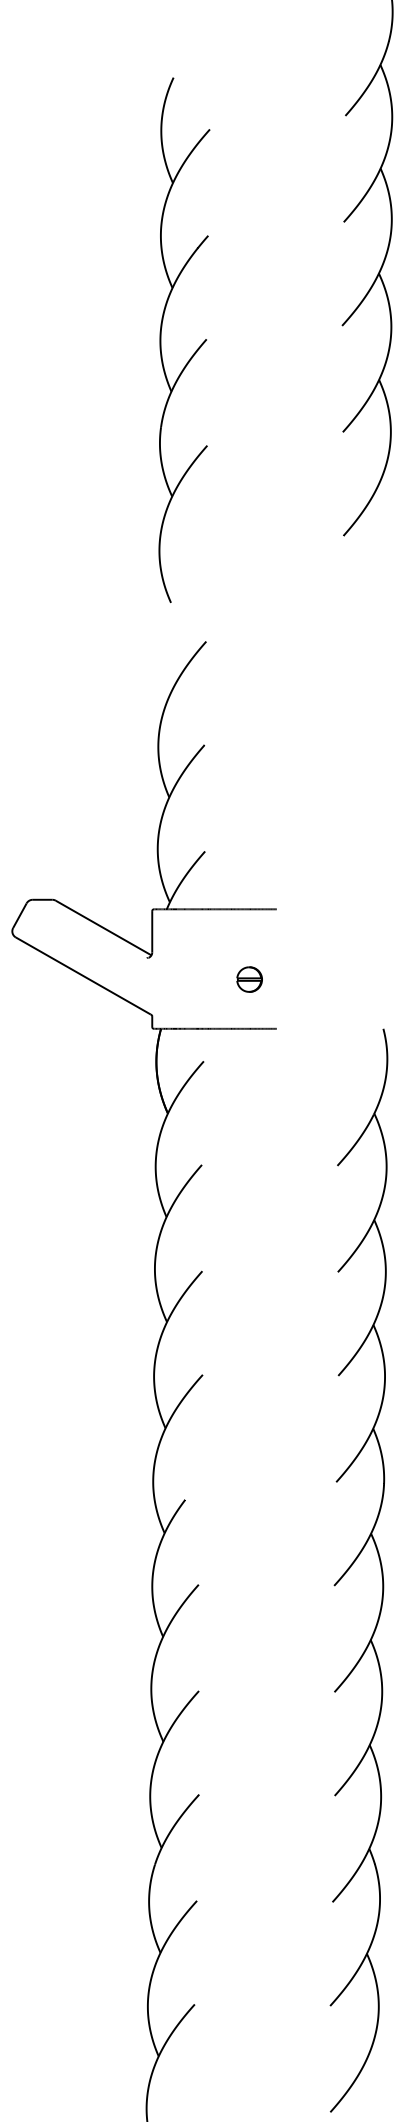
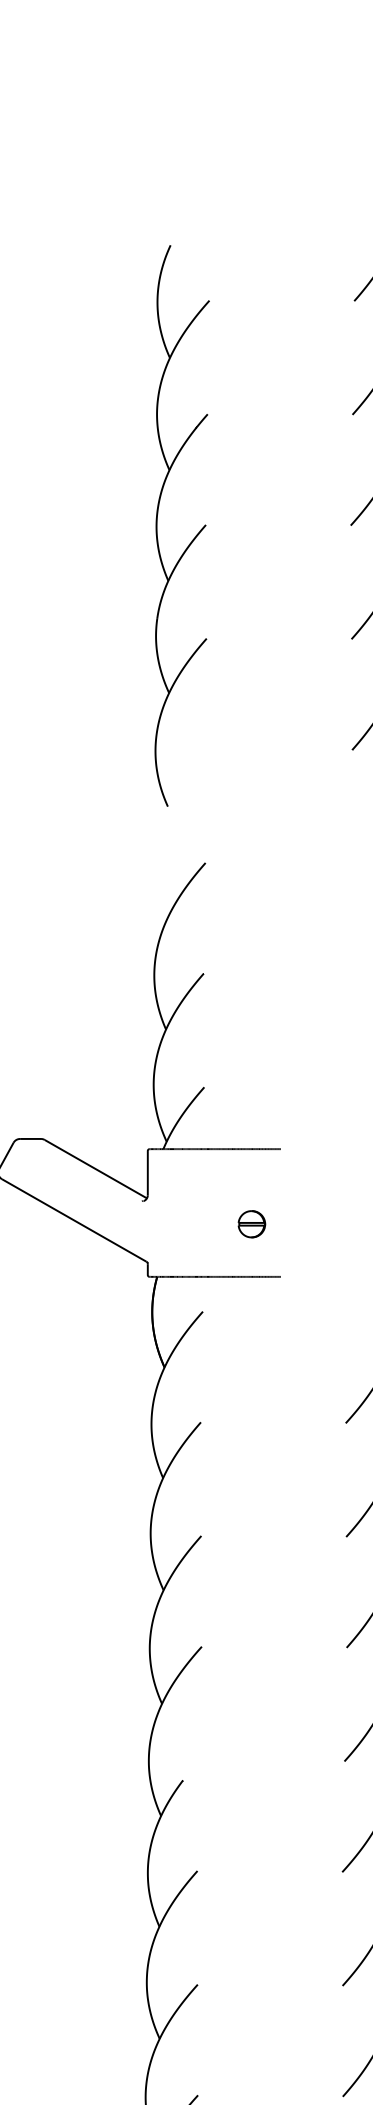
part: (196, 349) -> (195, 535), moved

